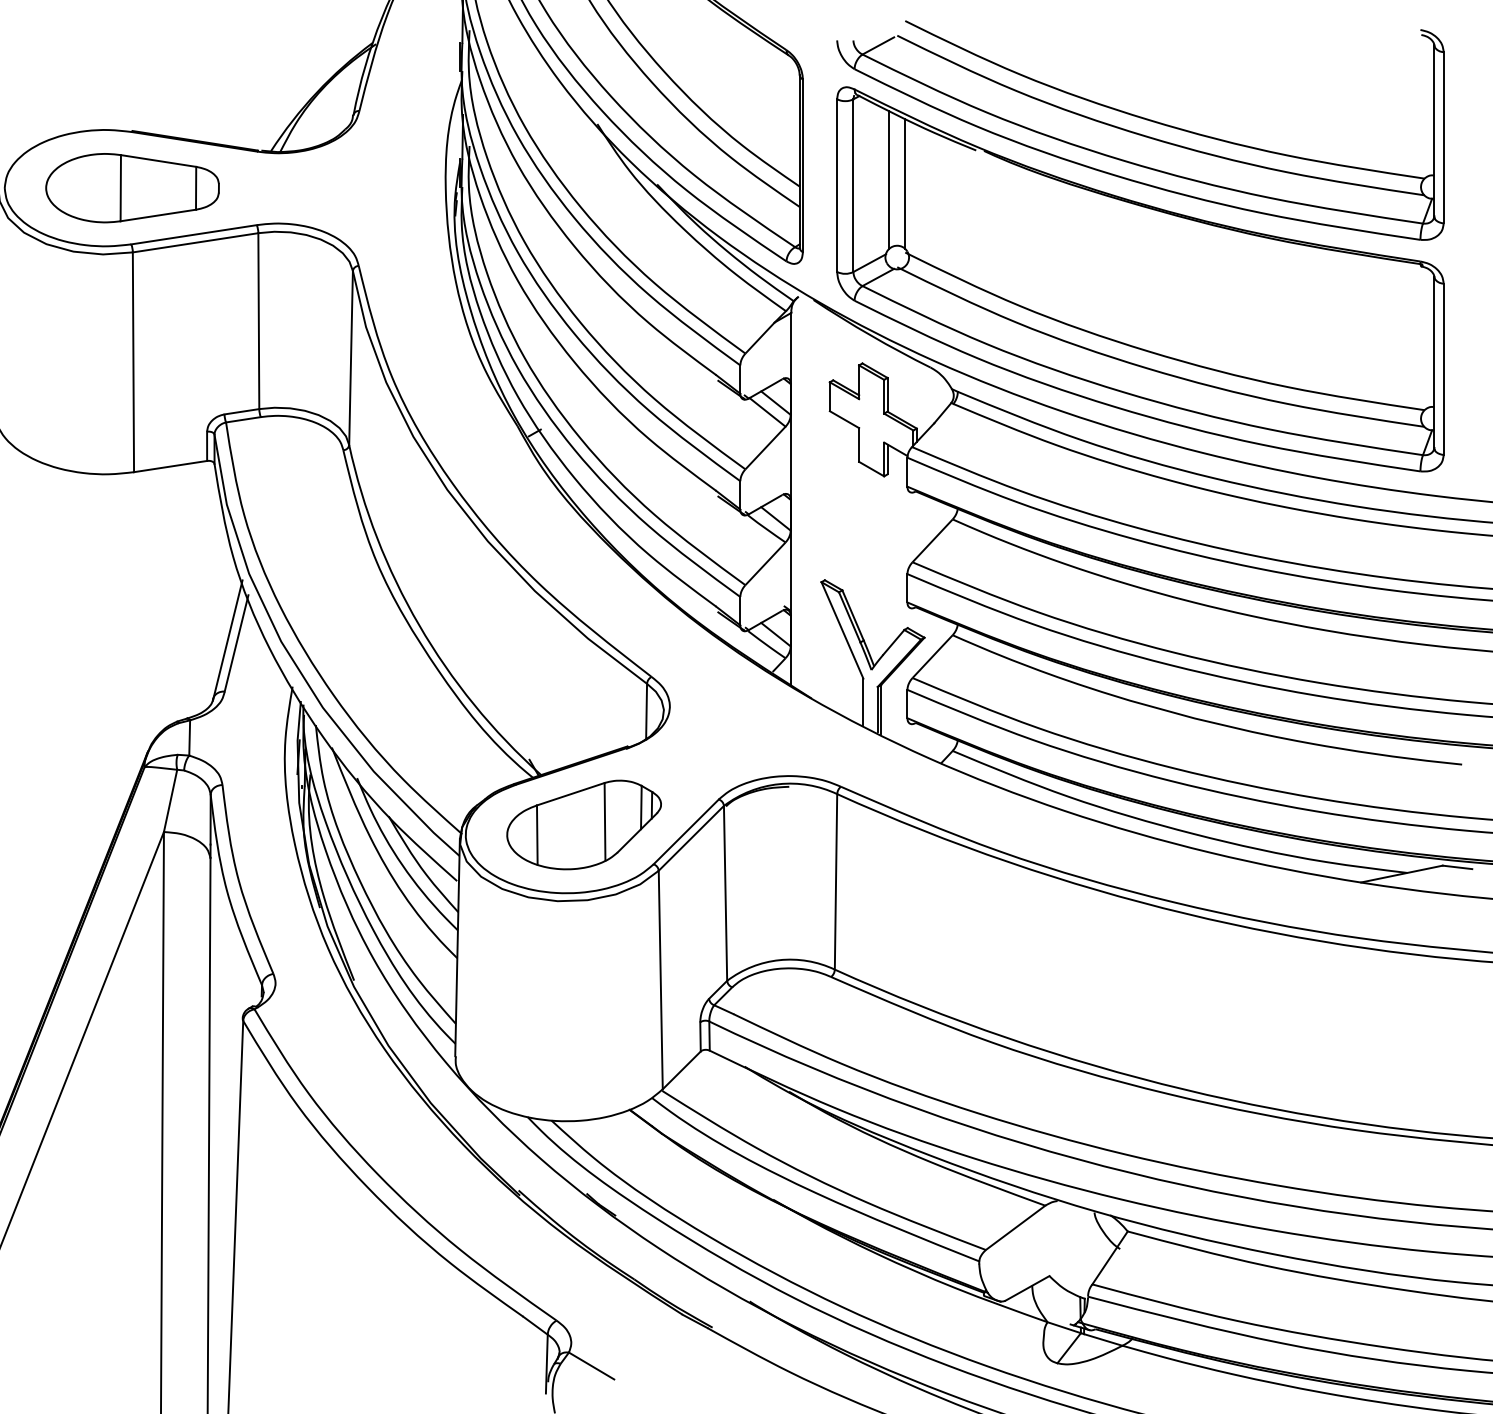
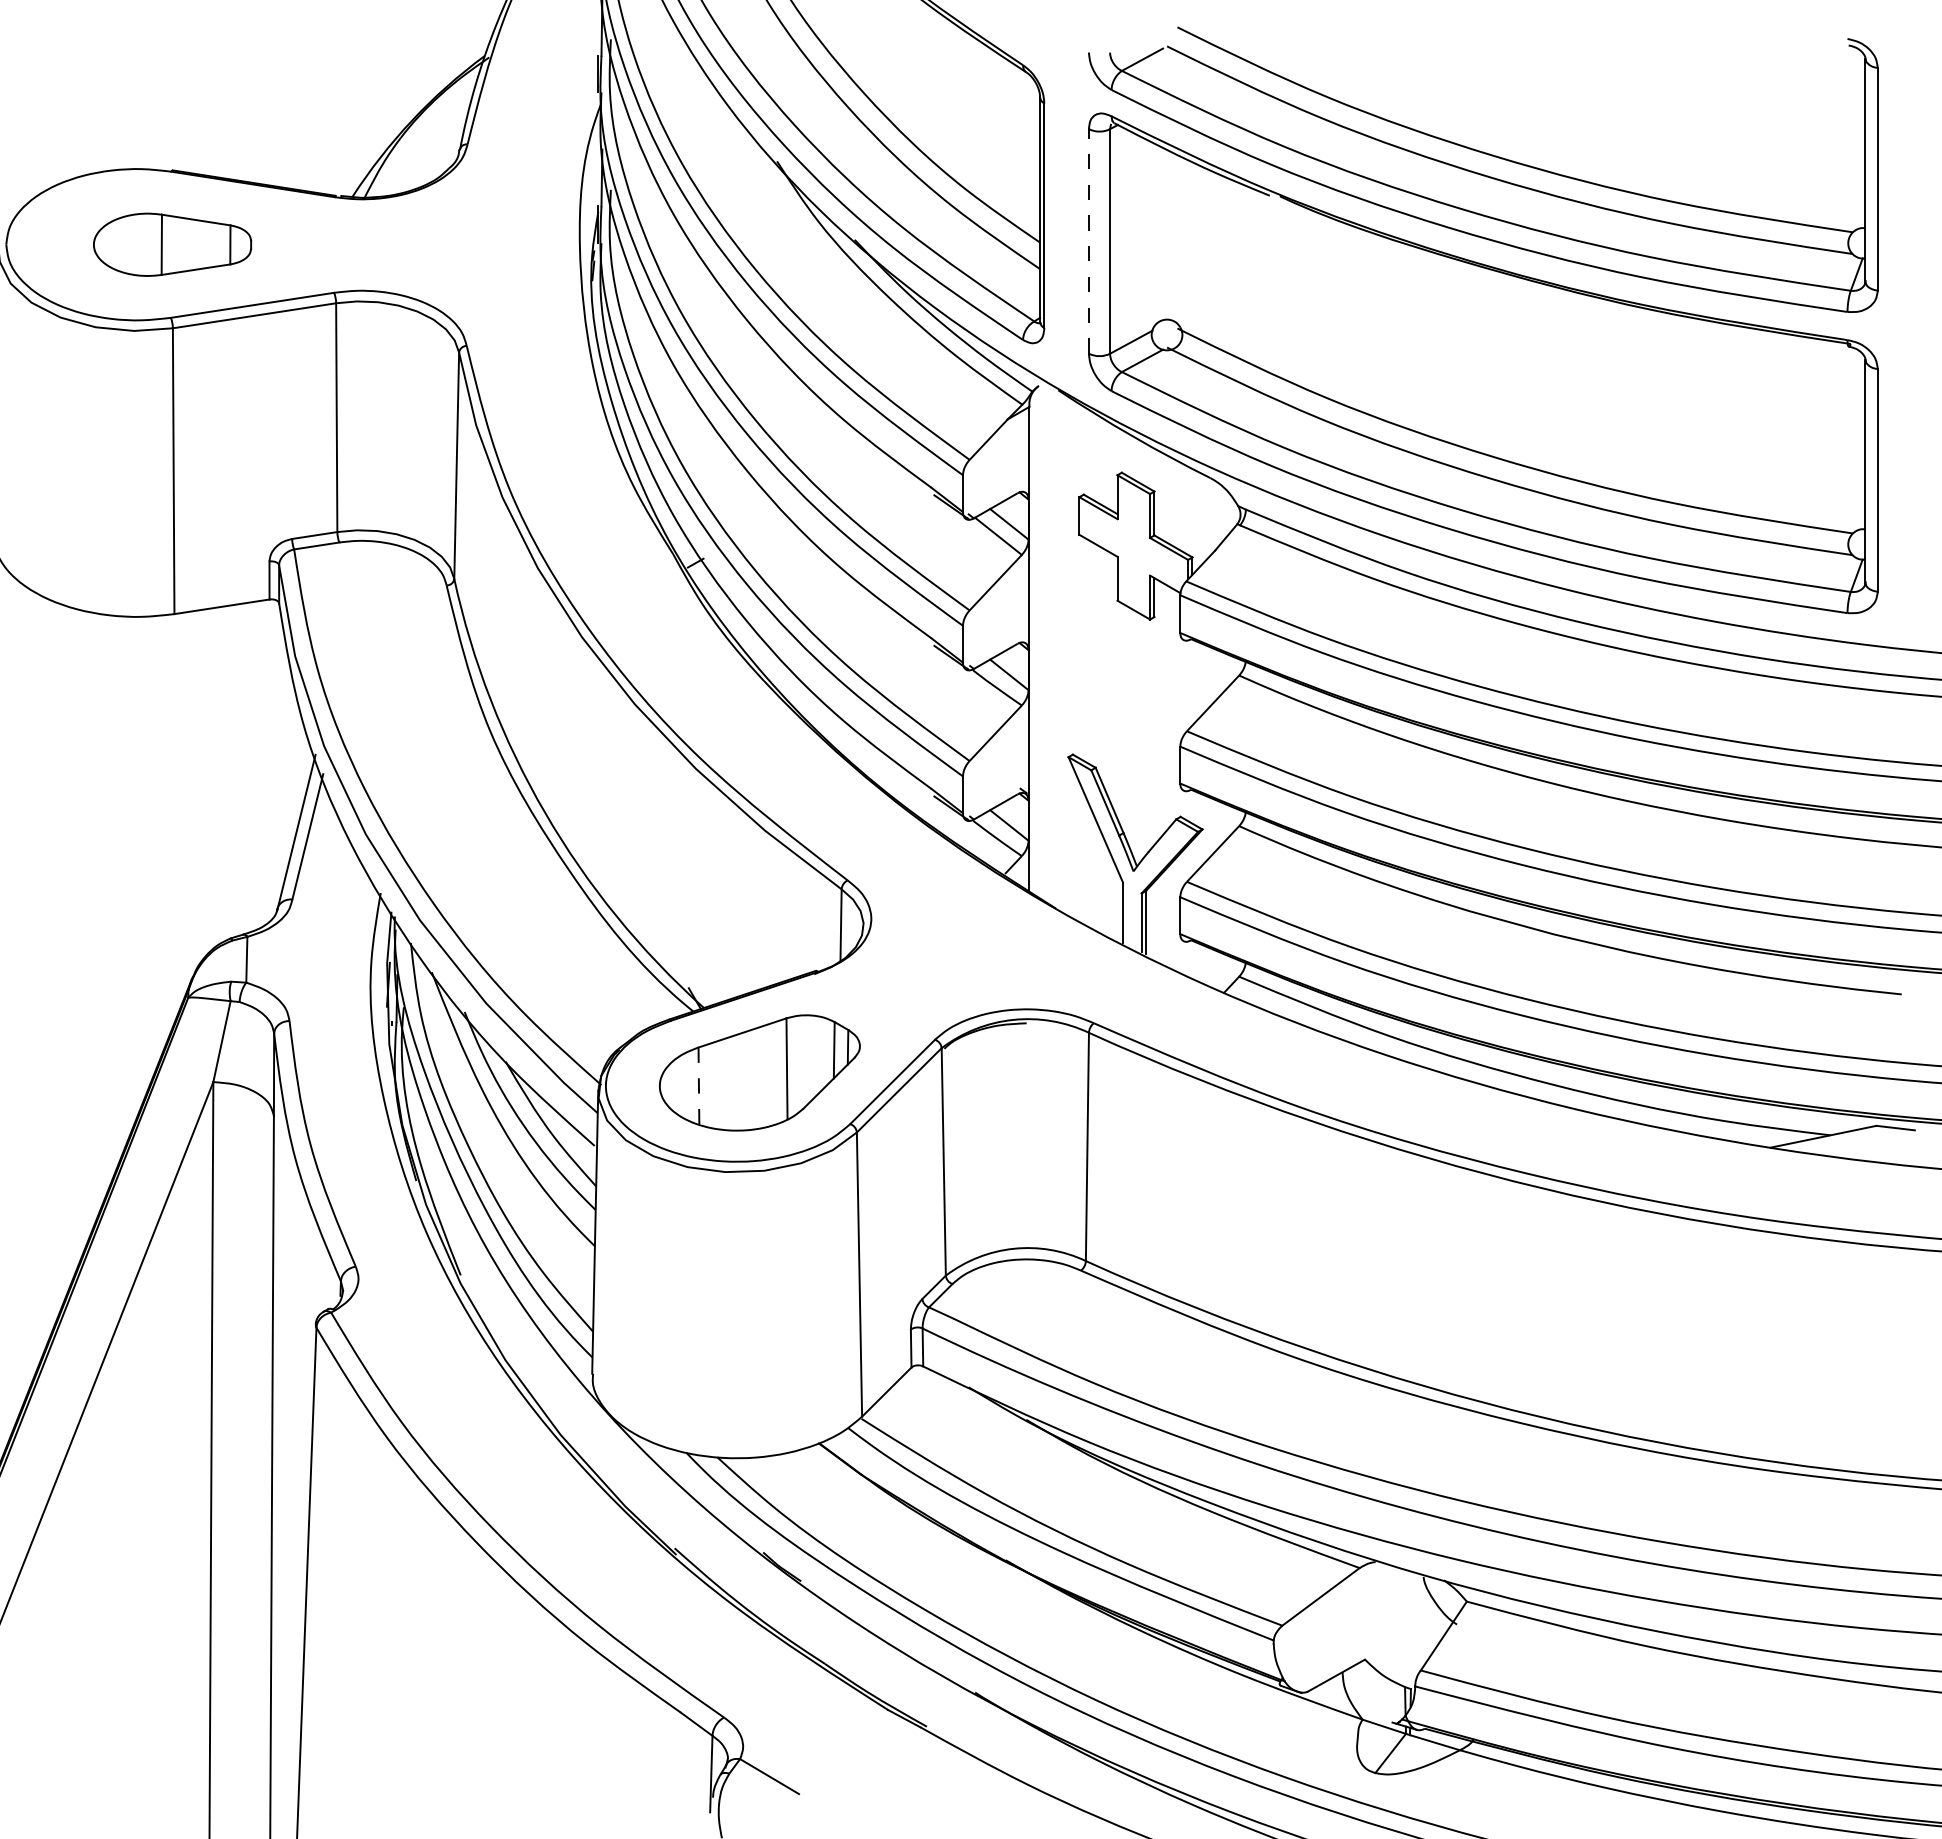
line: (889, 179) -> (1156, 233), removed
line: (905, 183) -> (1177, 238), removed
line: (836, 184) -> (1088, 240), solid -> dashed
part: (132, 187) -> (172, 244), size x0.7
line: (536, 835) -> (698, 1086), solid -> dashed

